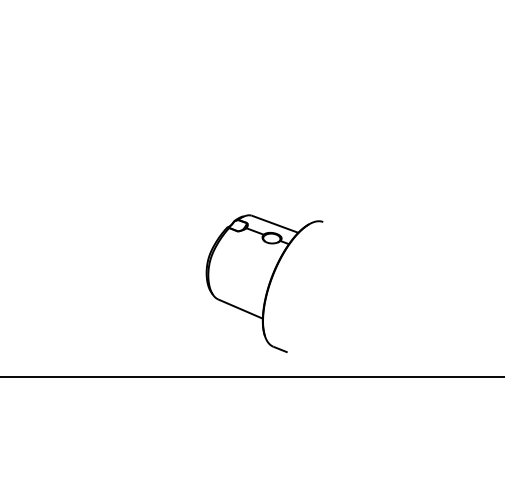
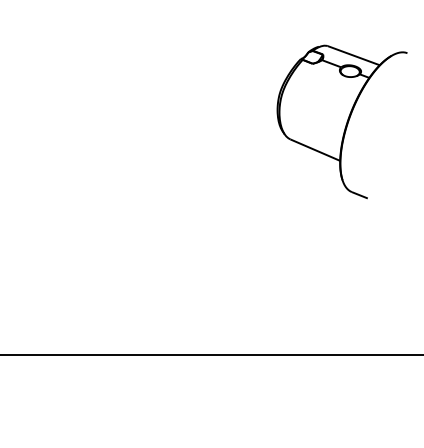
part: (264, 283) -> (342, 121), moved

